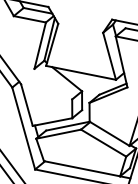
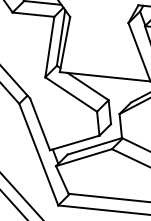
line: (53, 83) -> (71, 93), added

